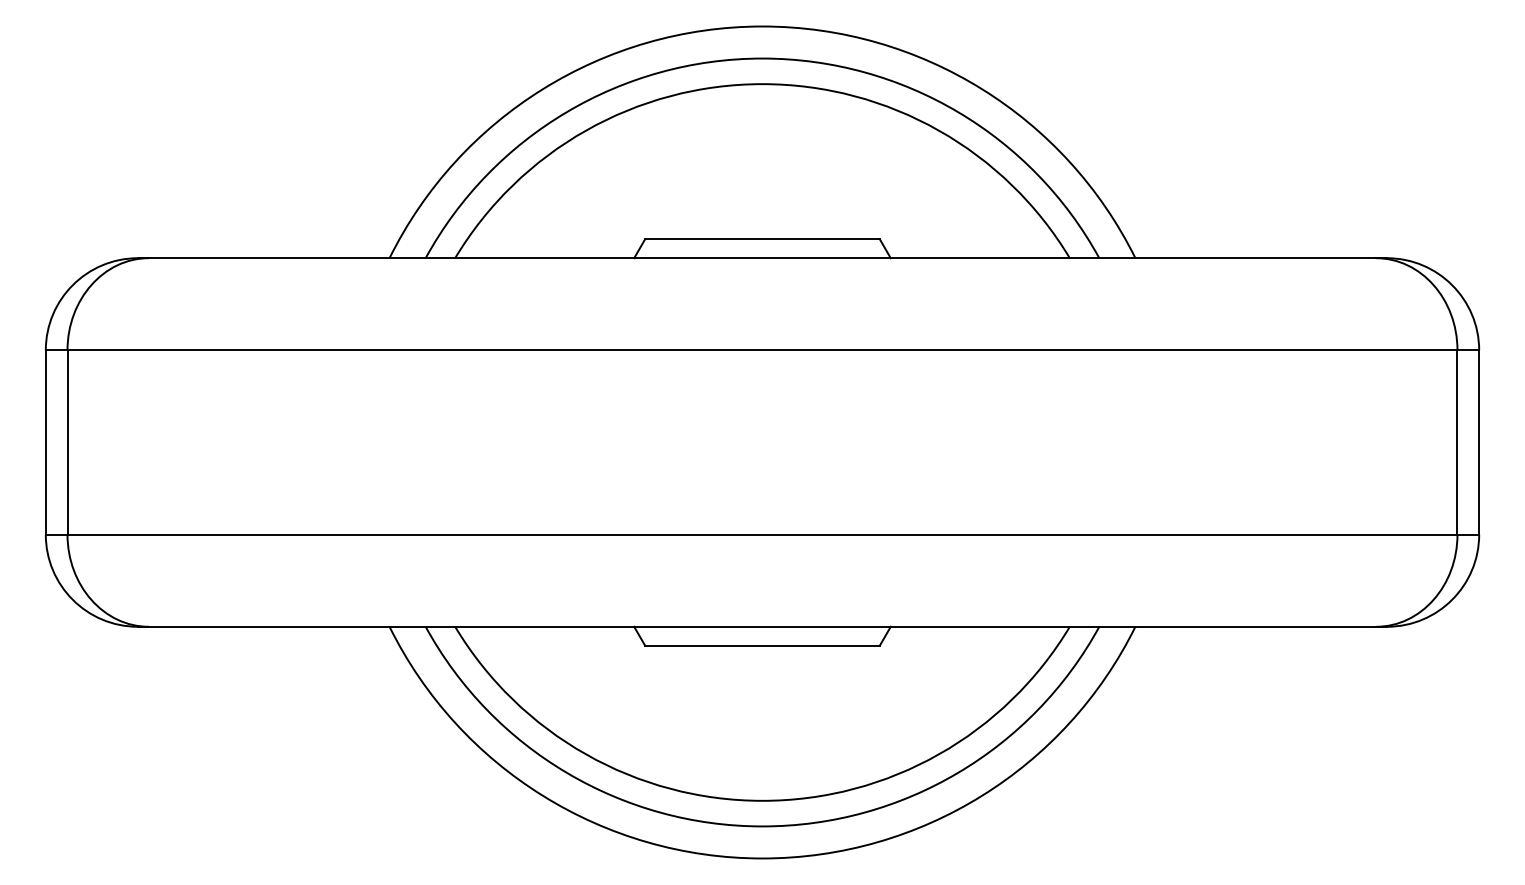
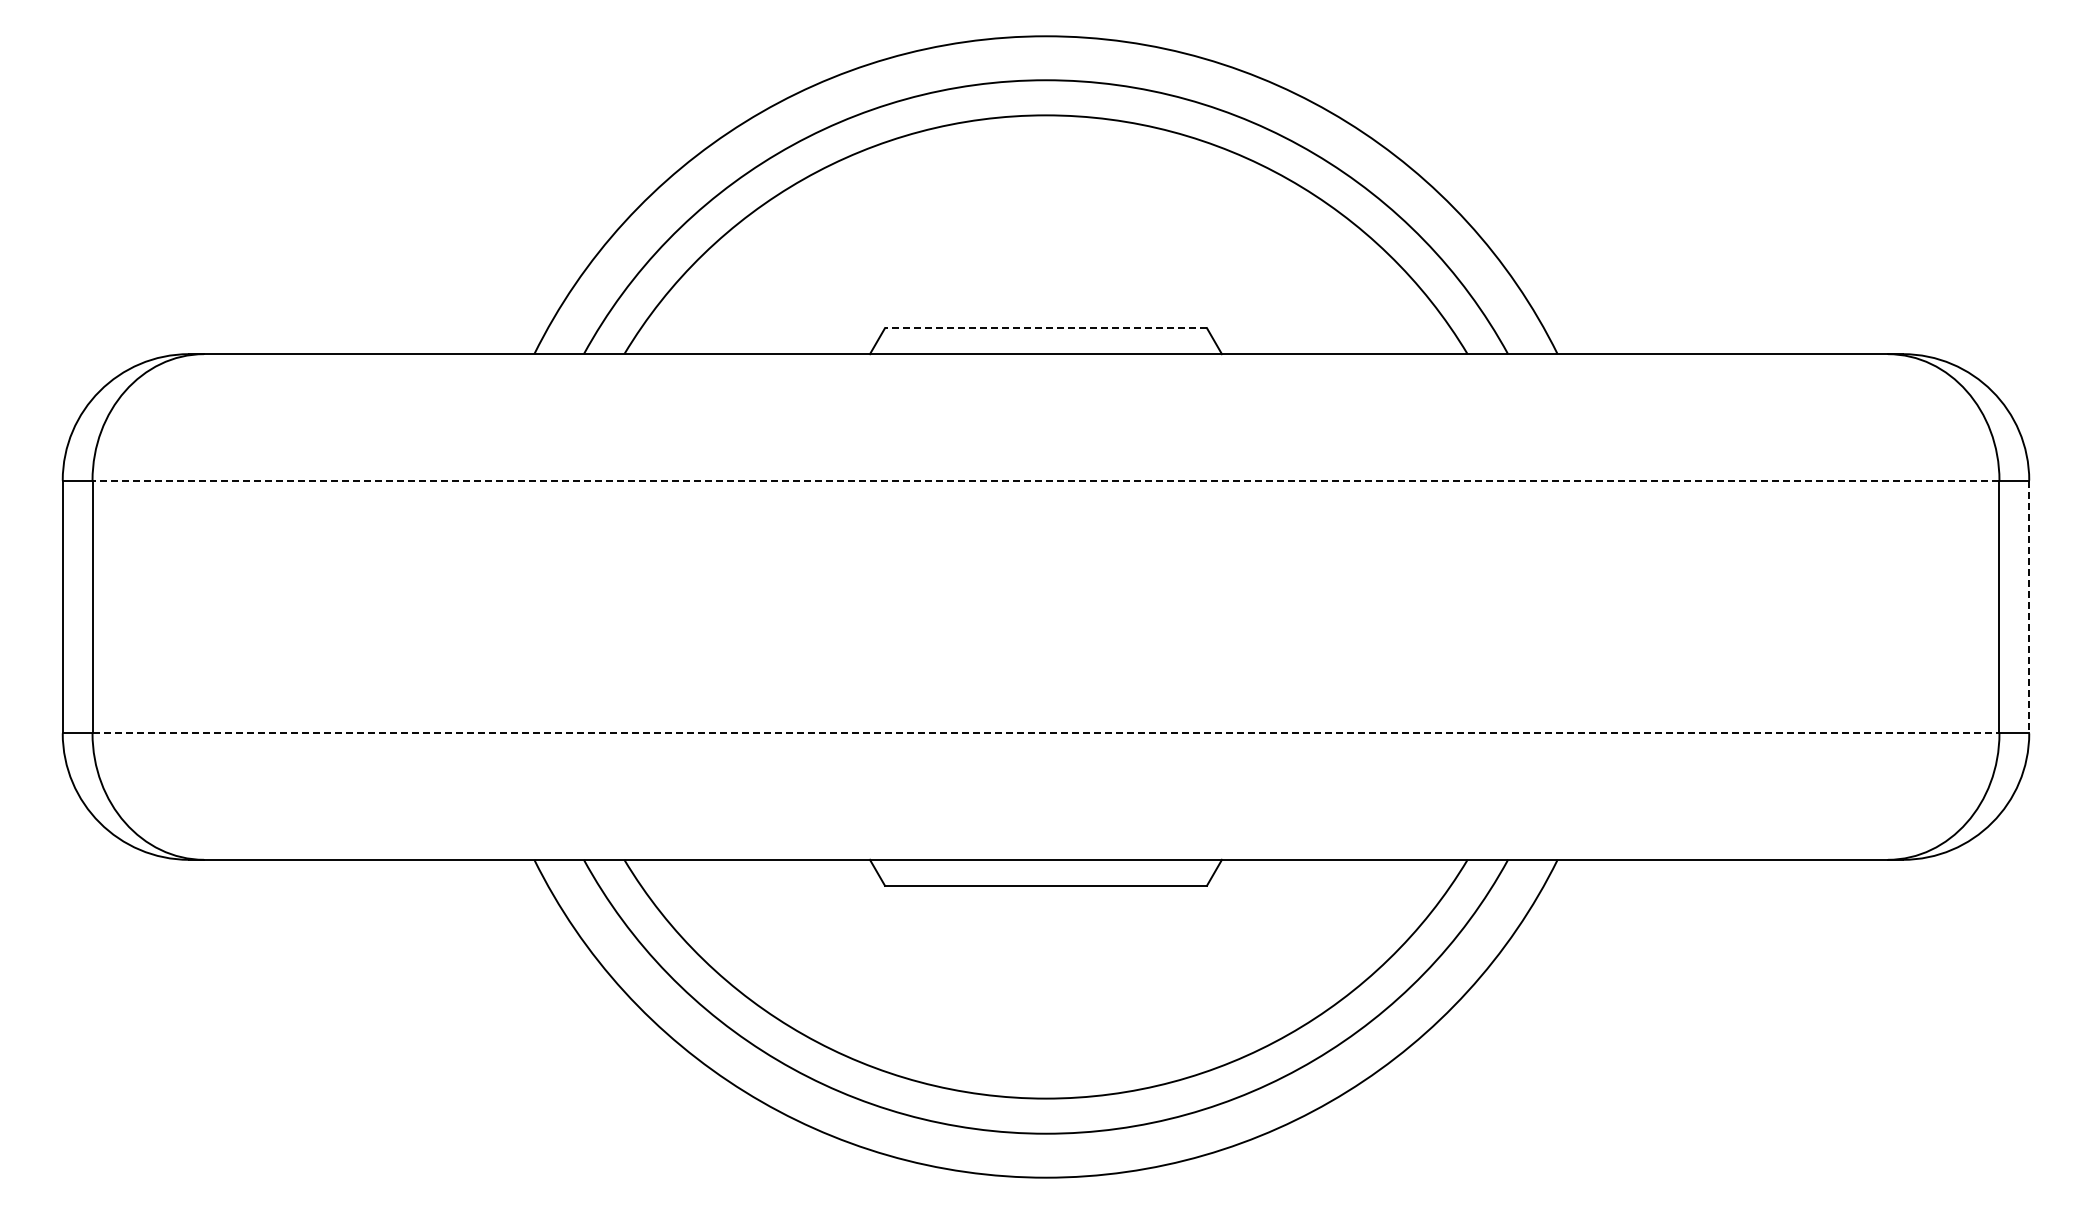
line: (762, 239) -> (1046, 328), solid -> dashed
line: (762, 350) -> (1045, 480), solid -> dashed
line: (1479, 442) -> (2029, 607), solid -> dashed
line: (762, 534) -> (1046, 733), solid -> dashed

